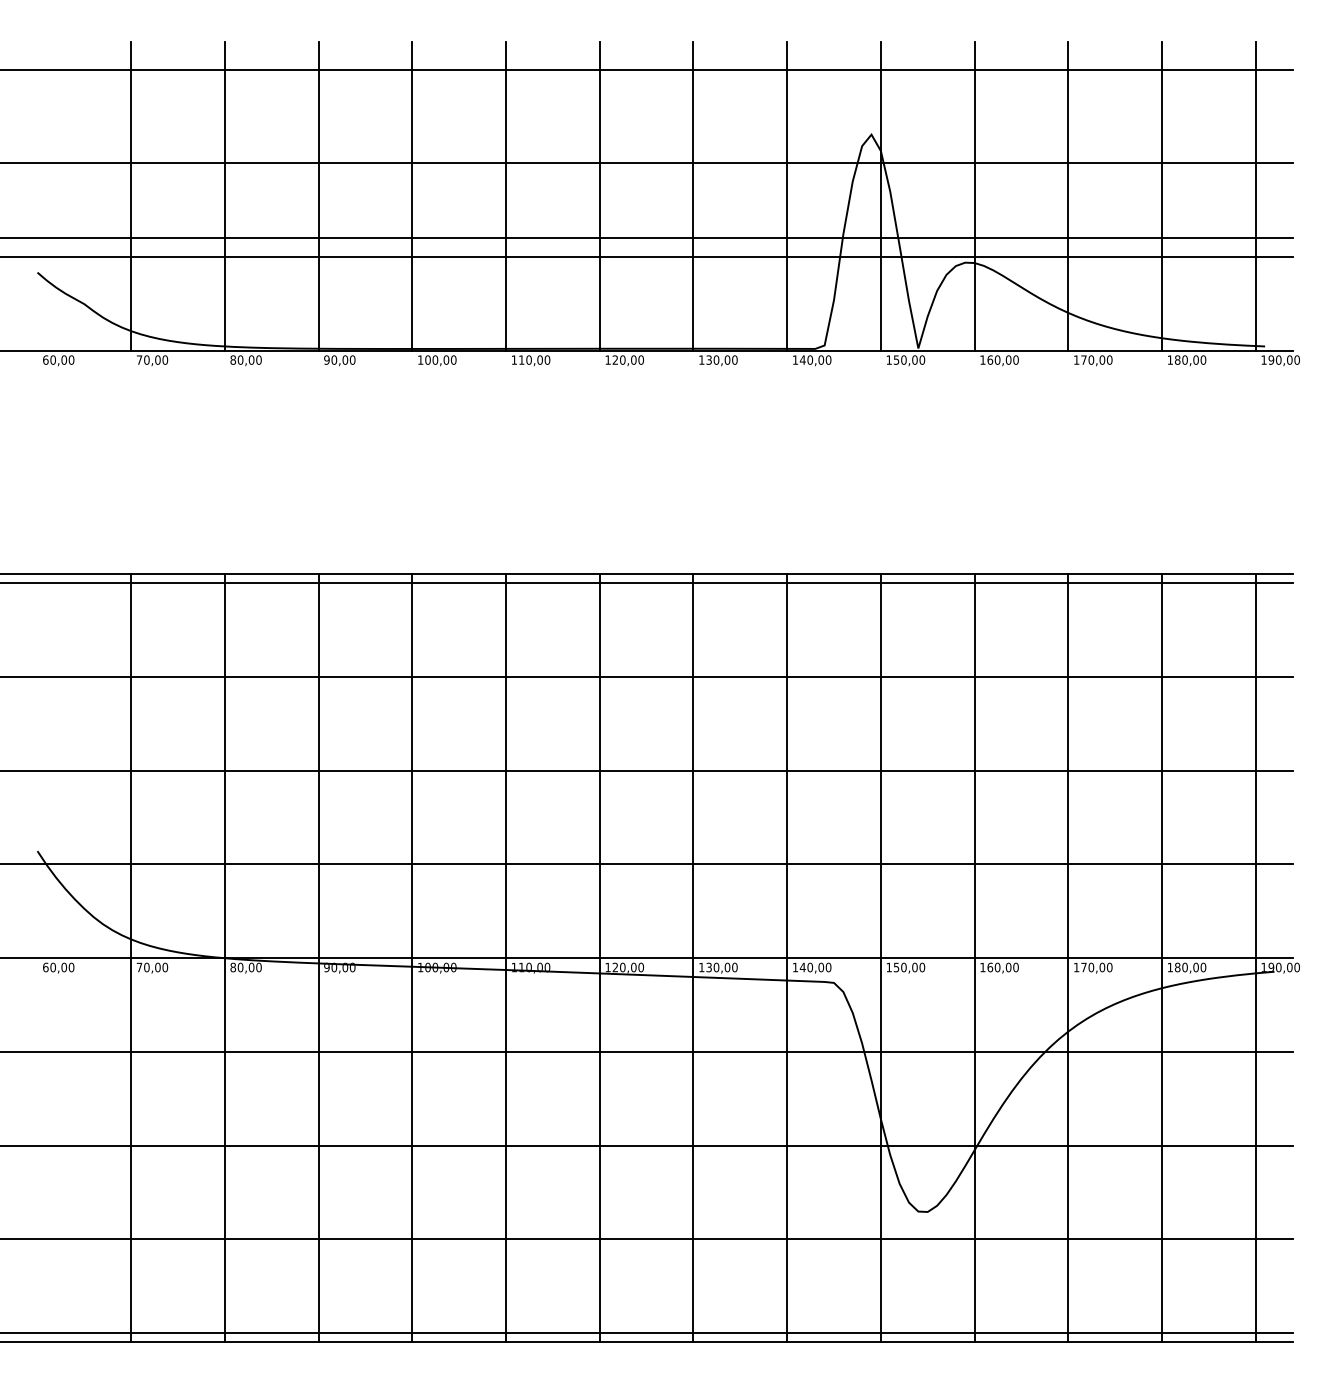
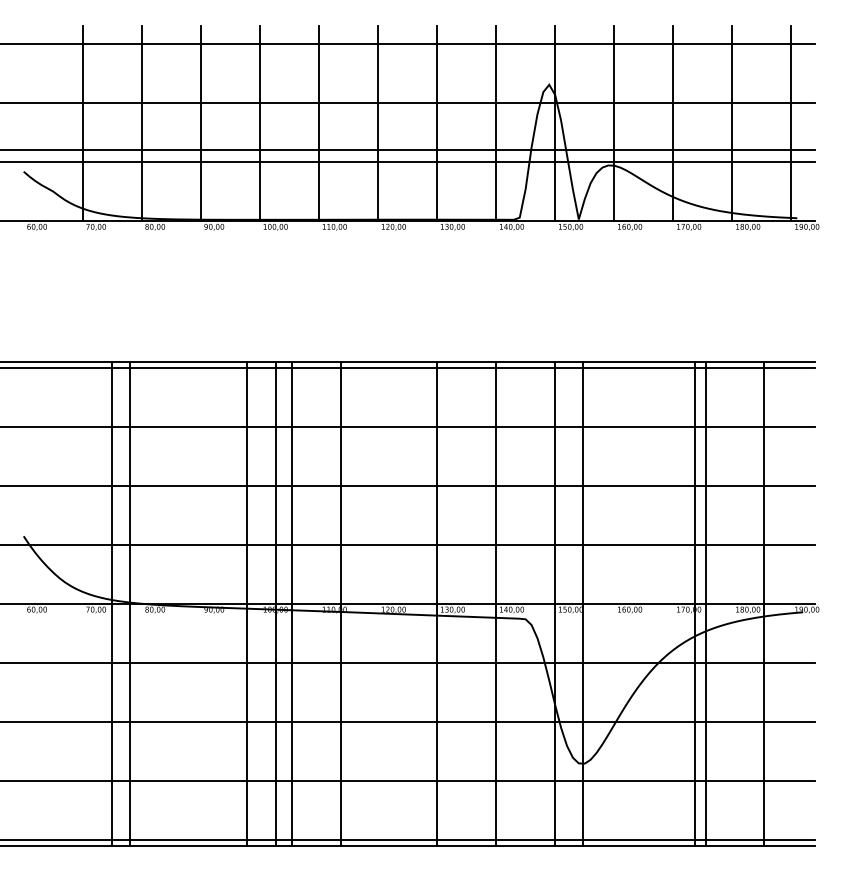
line: (130, 957) -> (129, 603), moved
line: (224, 957) -> (111, 603), moved
line: (318, 957) -> (246, 603), moved
line: (411, 957) -> (291, 603), moved
line: (505, 957) -> (275, 603), moved
line: (600, 957) -> (341, 603), moved
line: (974, 957) -> (583, 603), moved
line: (1068, 957) -> (706, 603), moved
line: (1162, 957) -> (695, 603), moved
line: (1255, 957) -> (764, 603), moved

